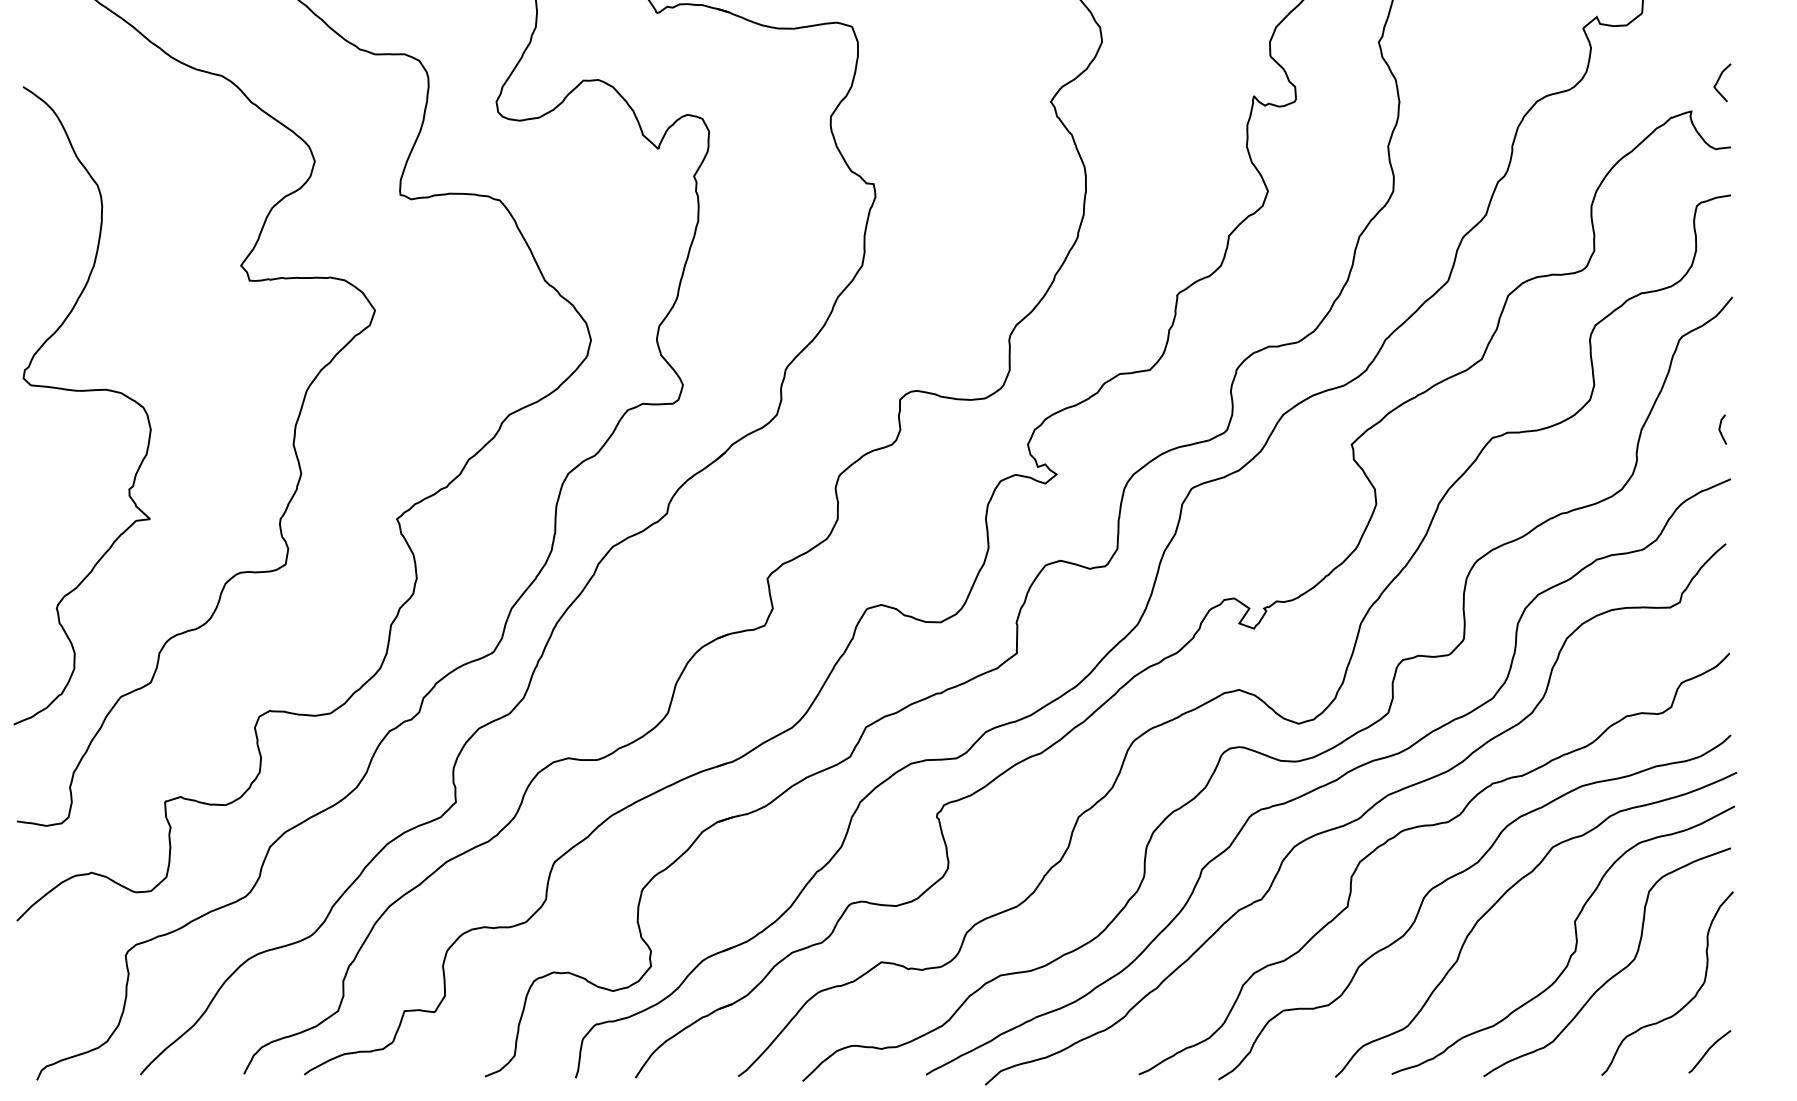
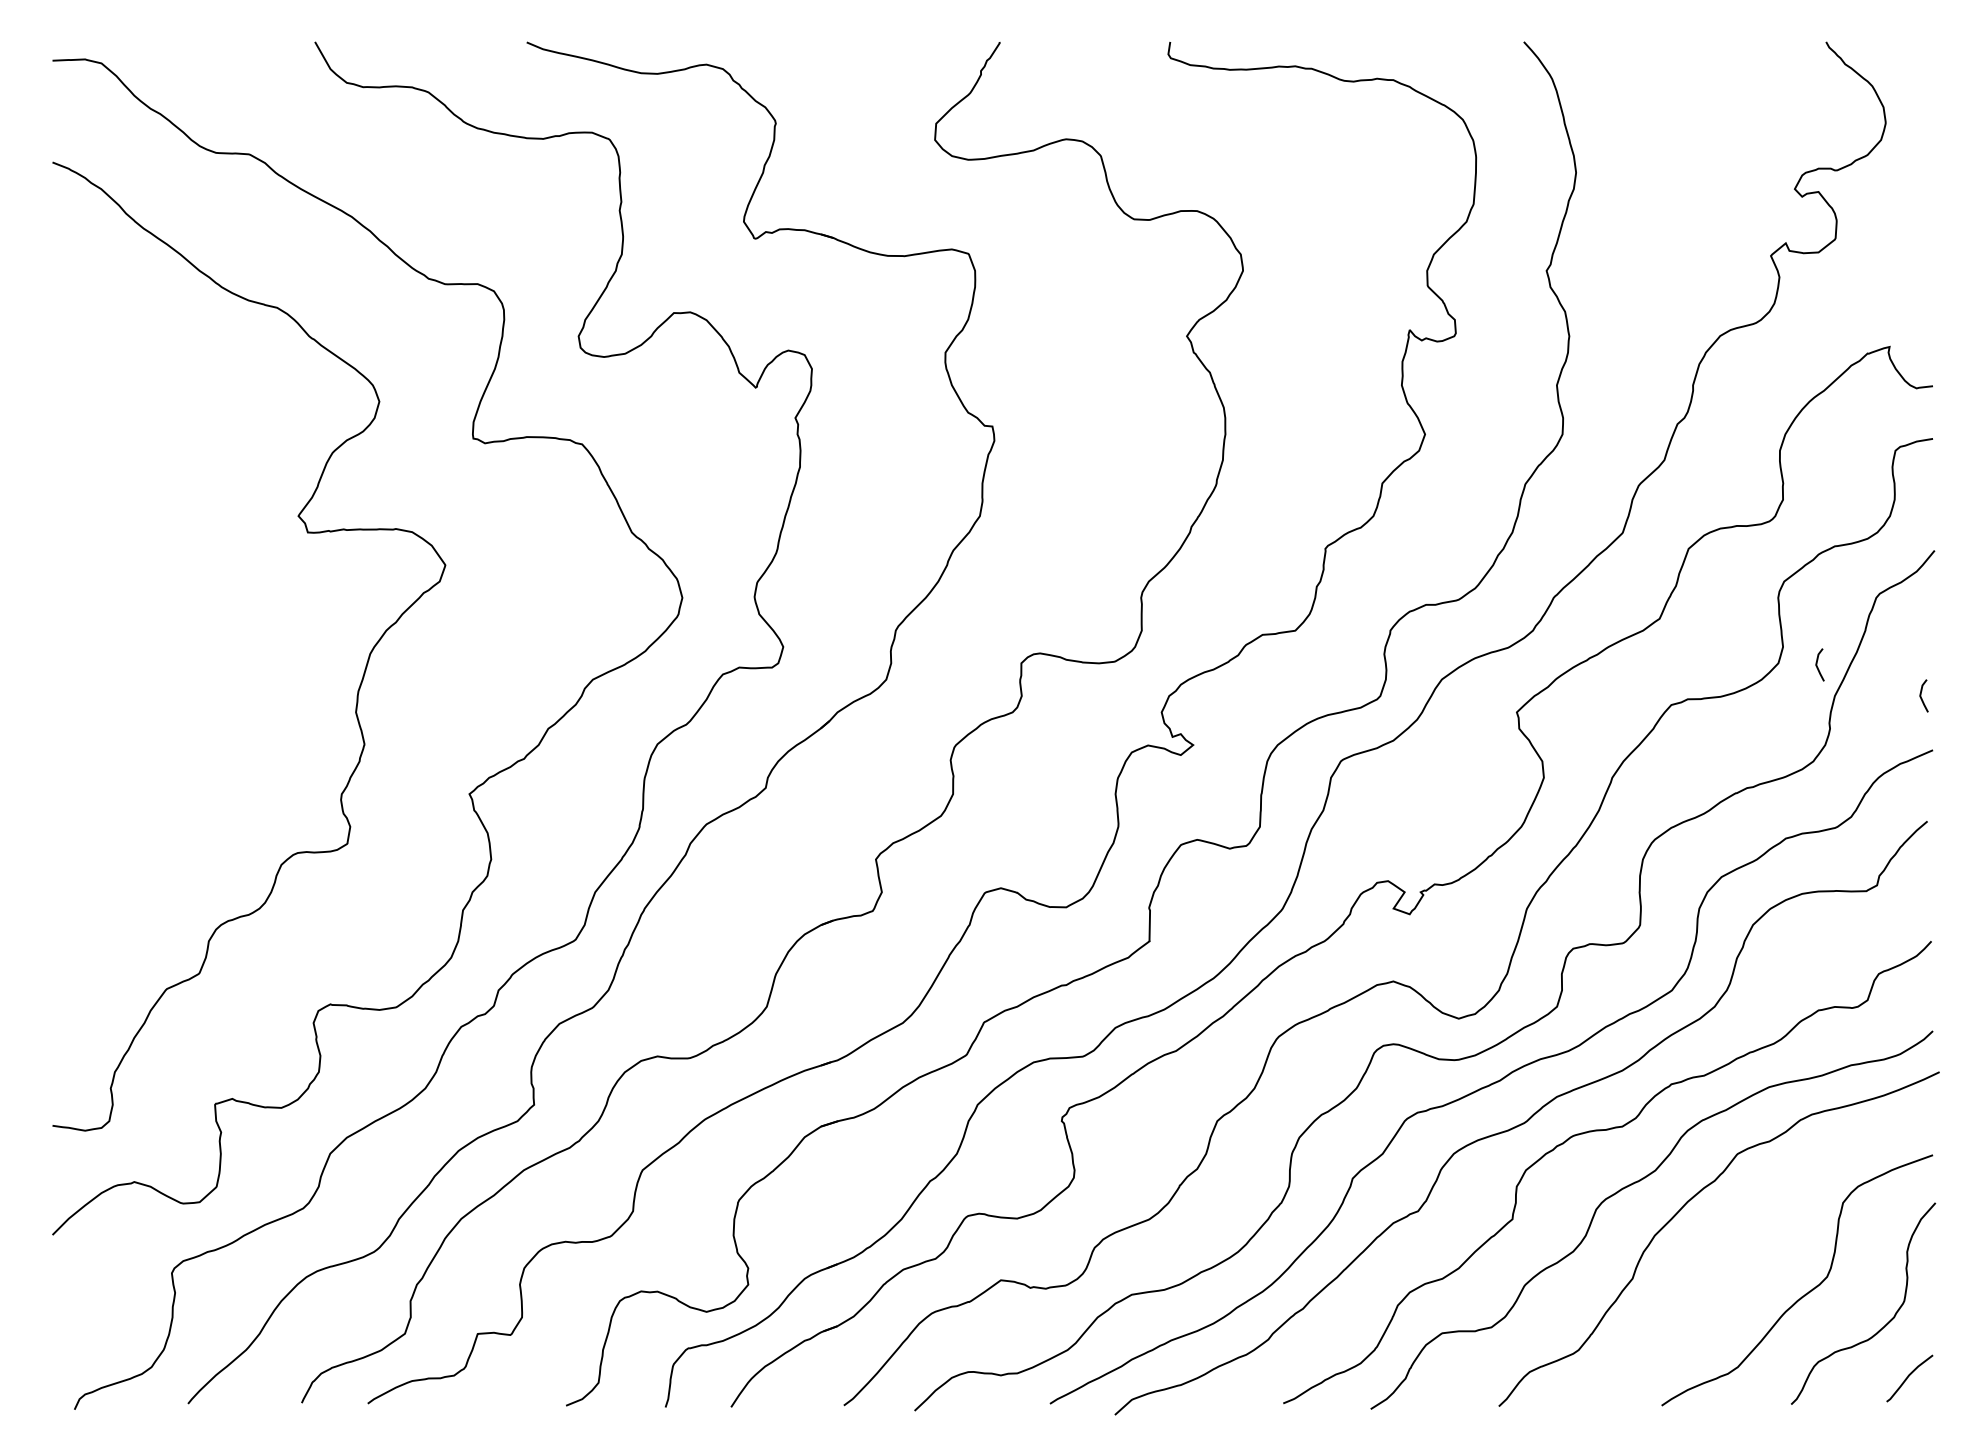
curve: (1719, 80) -> (1920, 312), removed
curve: (82, 391) -> (124, 654), removed
line: (1625, 400) -> (1817, 664), added
curve: (1575, 938) -> (1762, 1254), removed

